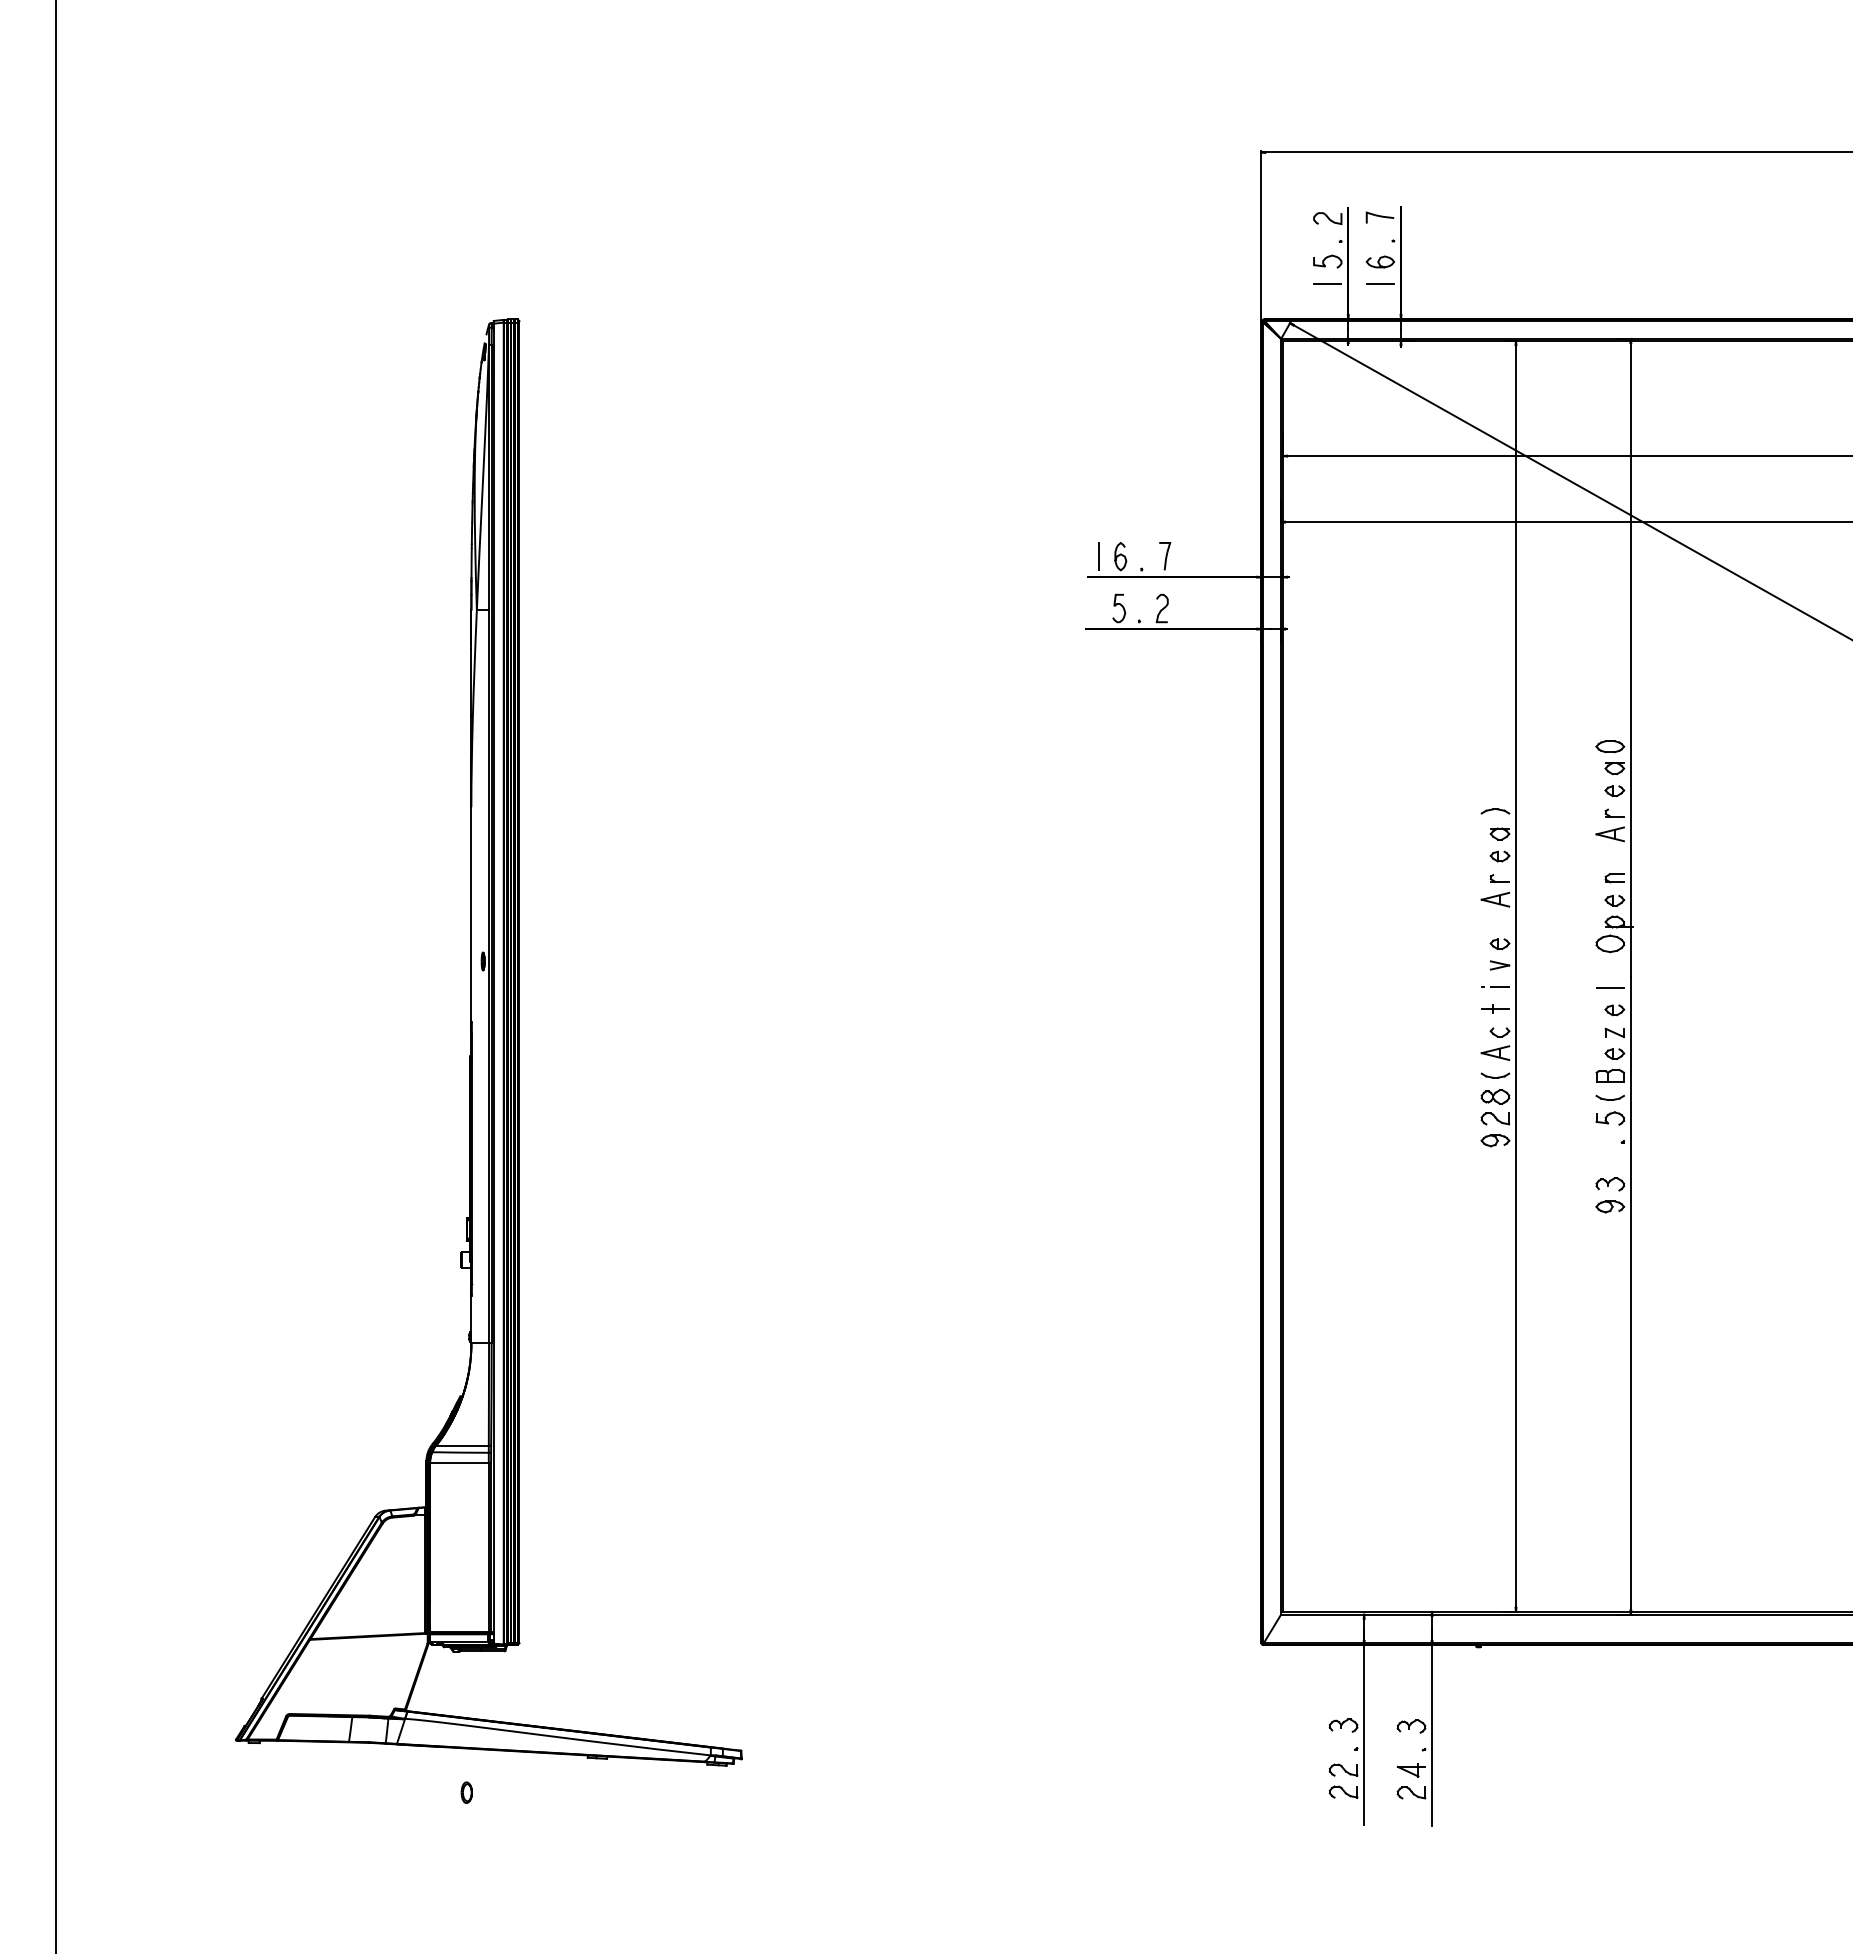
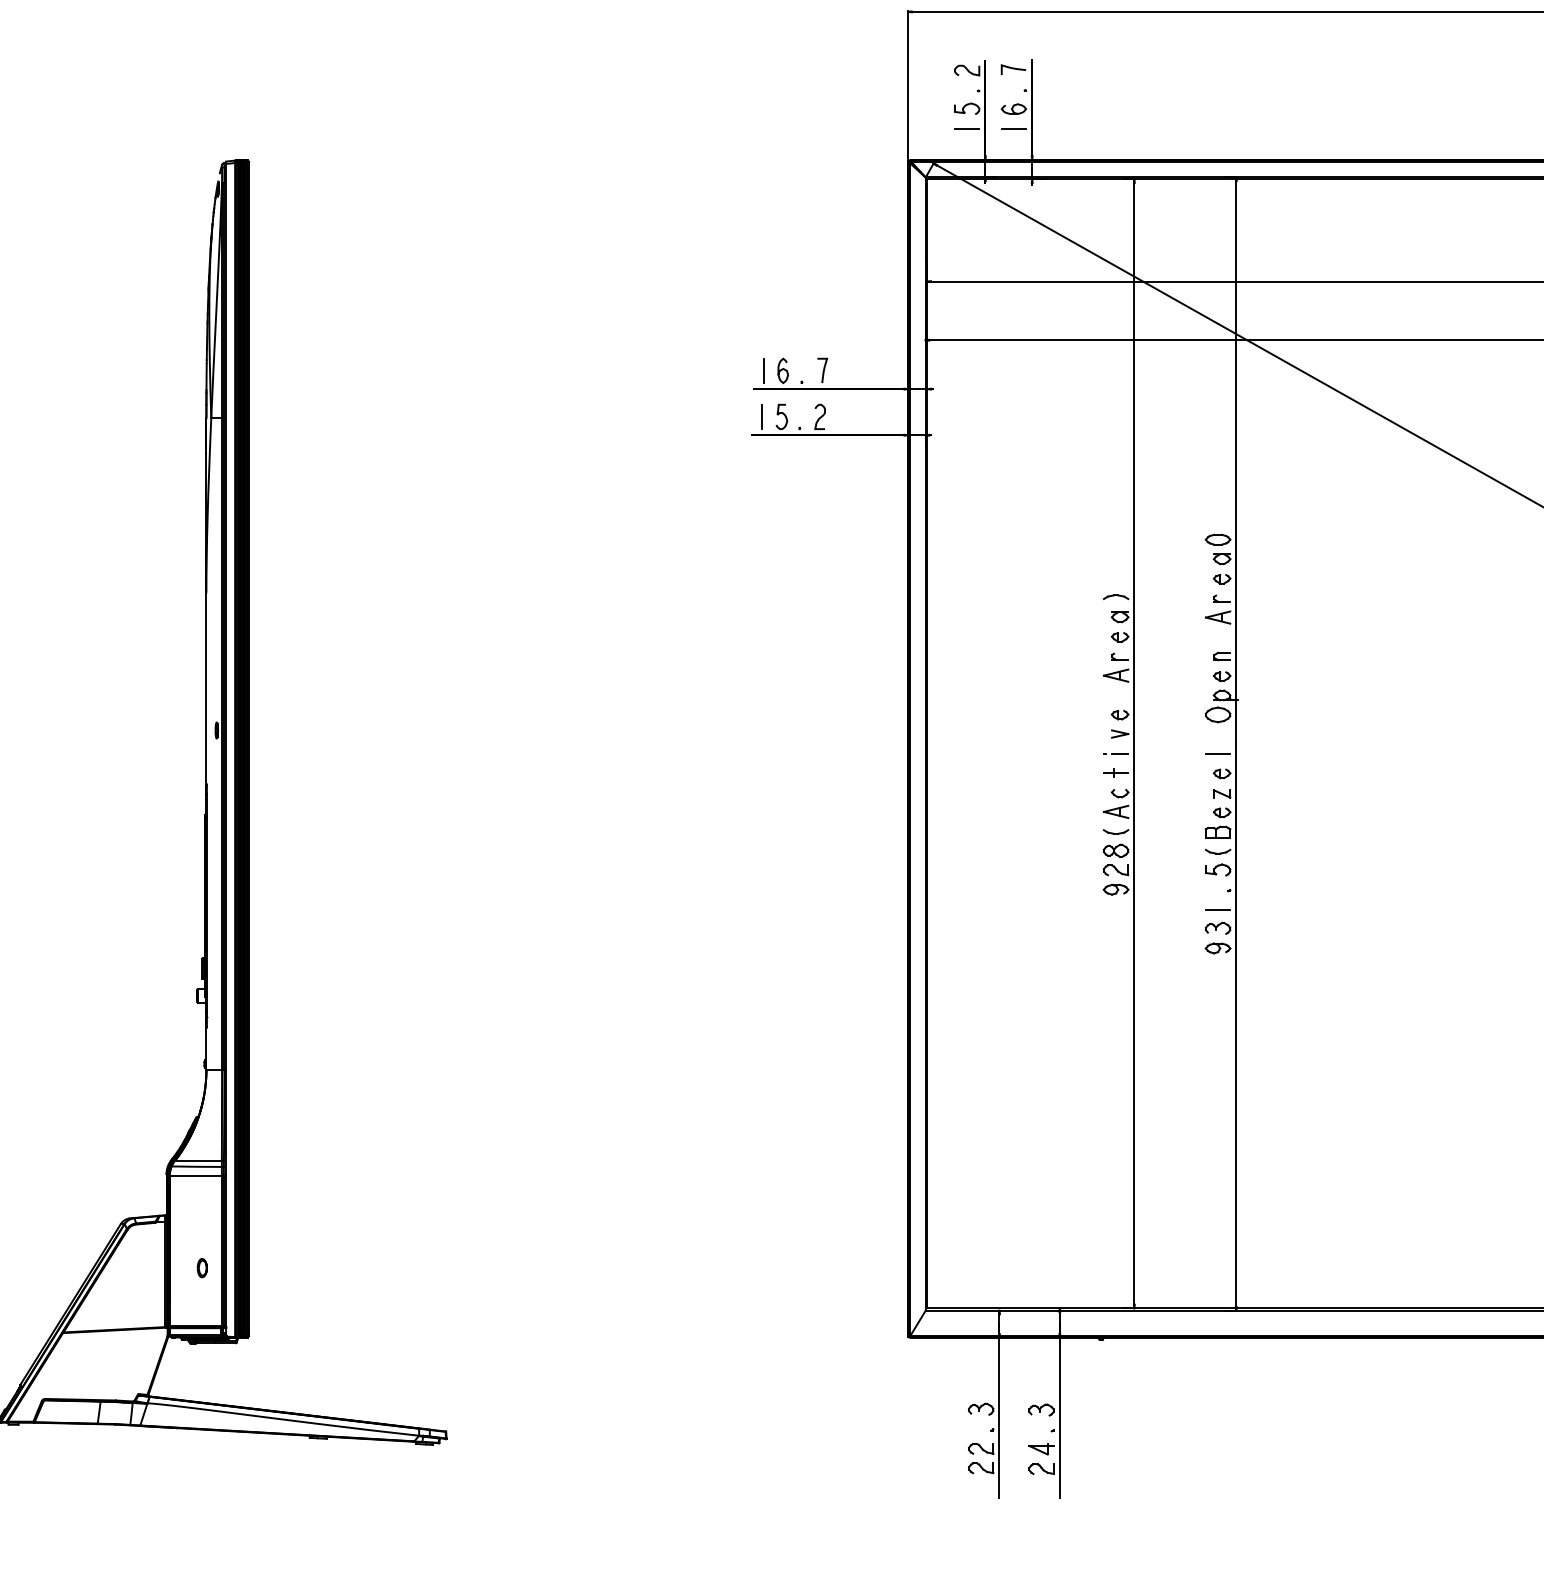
line: (1096, 608) -> (761, 416), added
line: (1609, 1163) -> (1217, 909), added
part: (466, 1792) -> (202, 1267), moved

